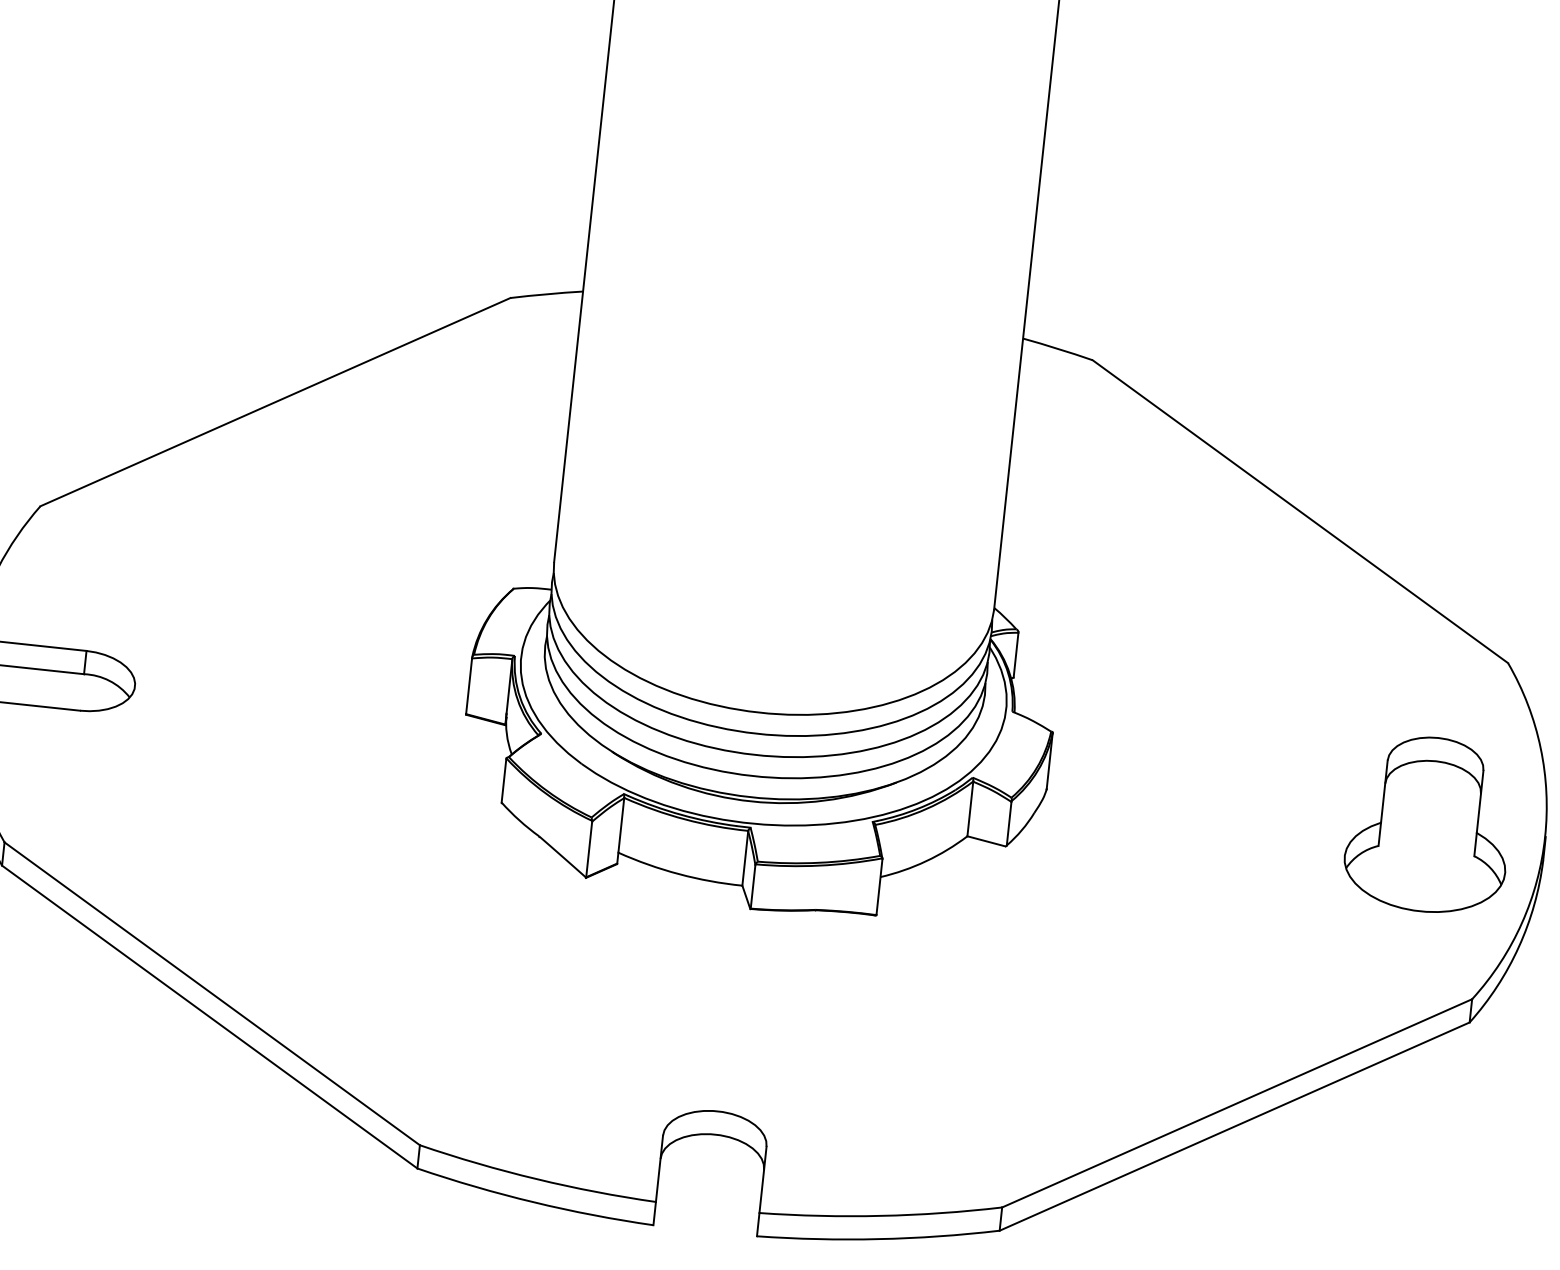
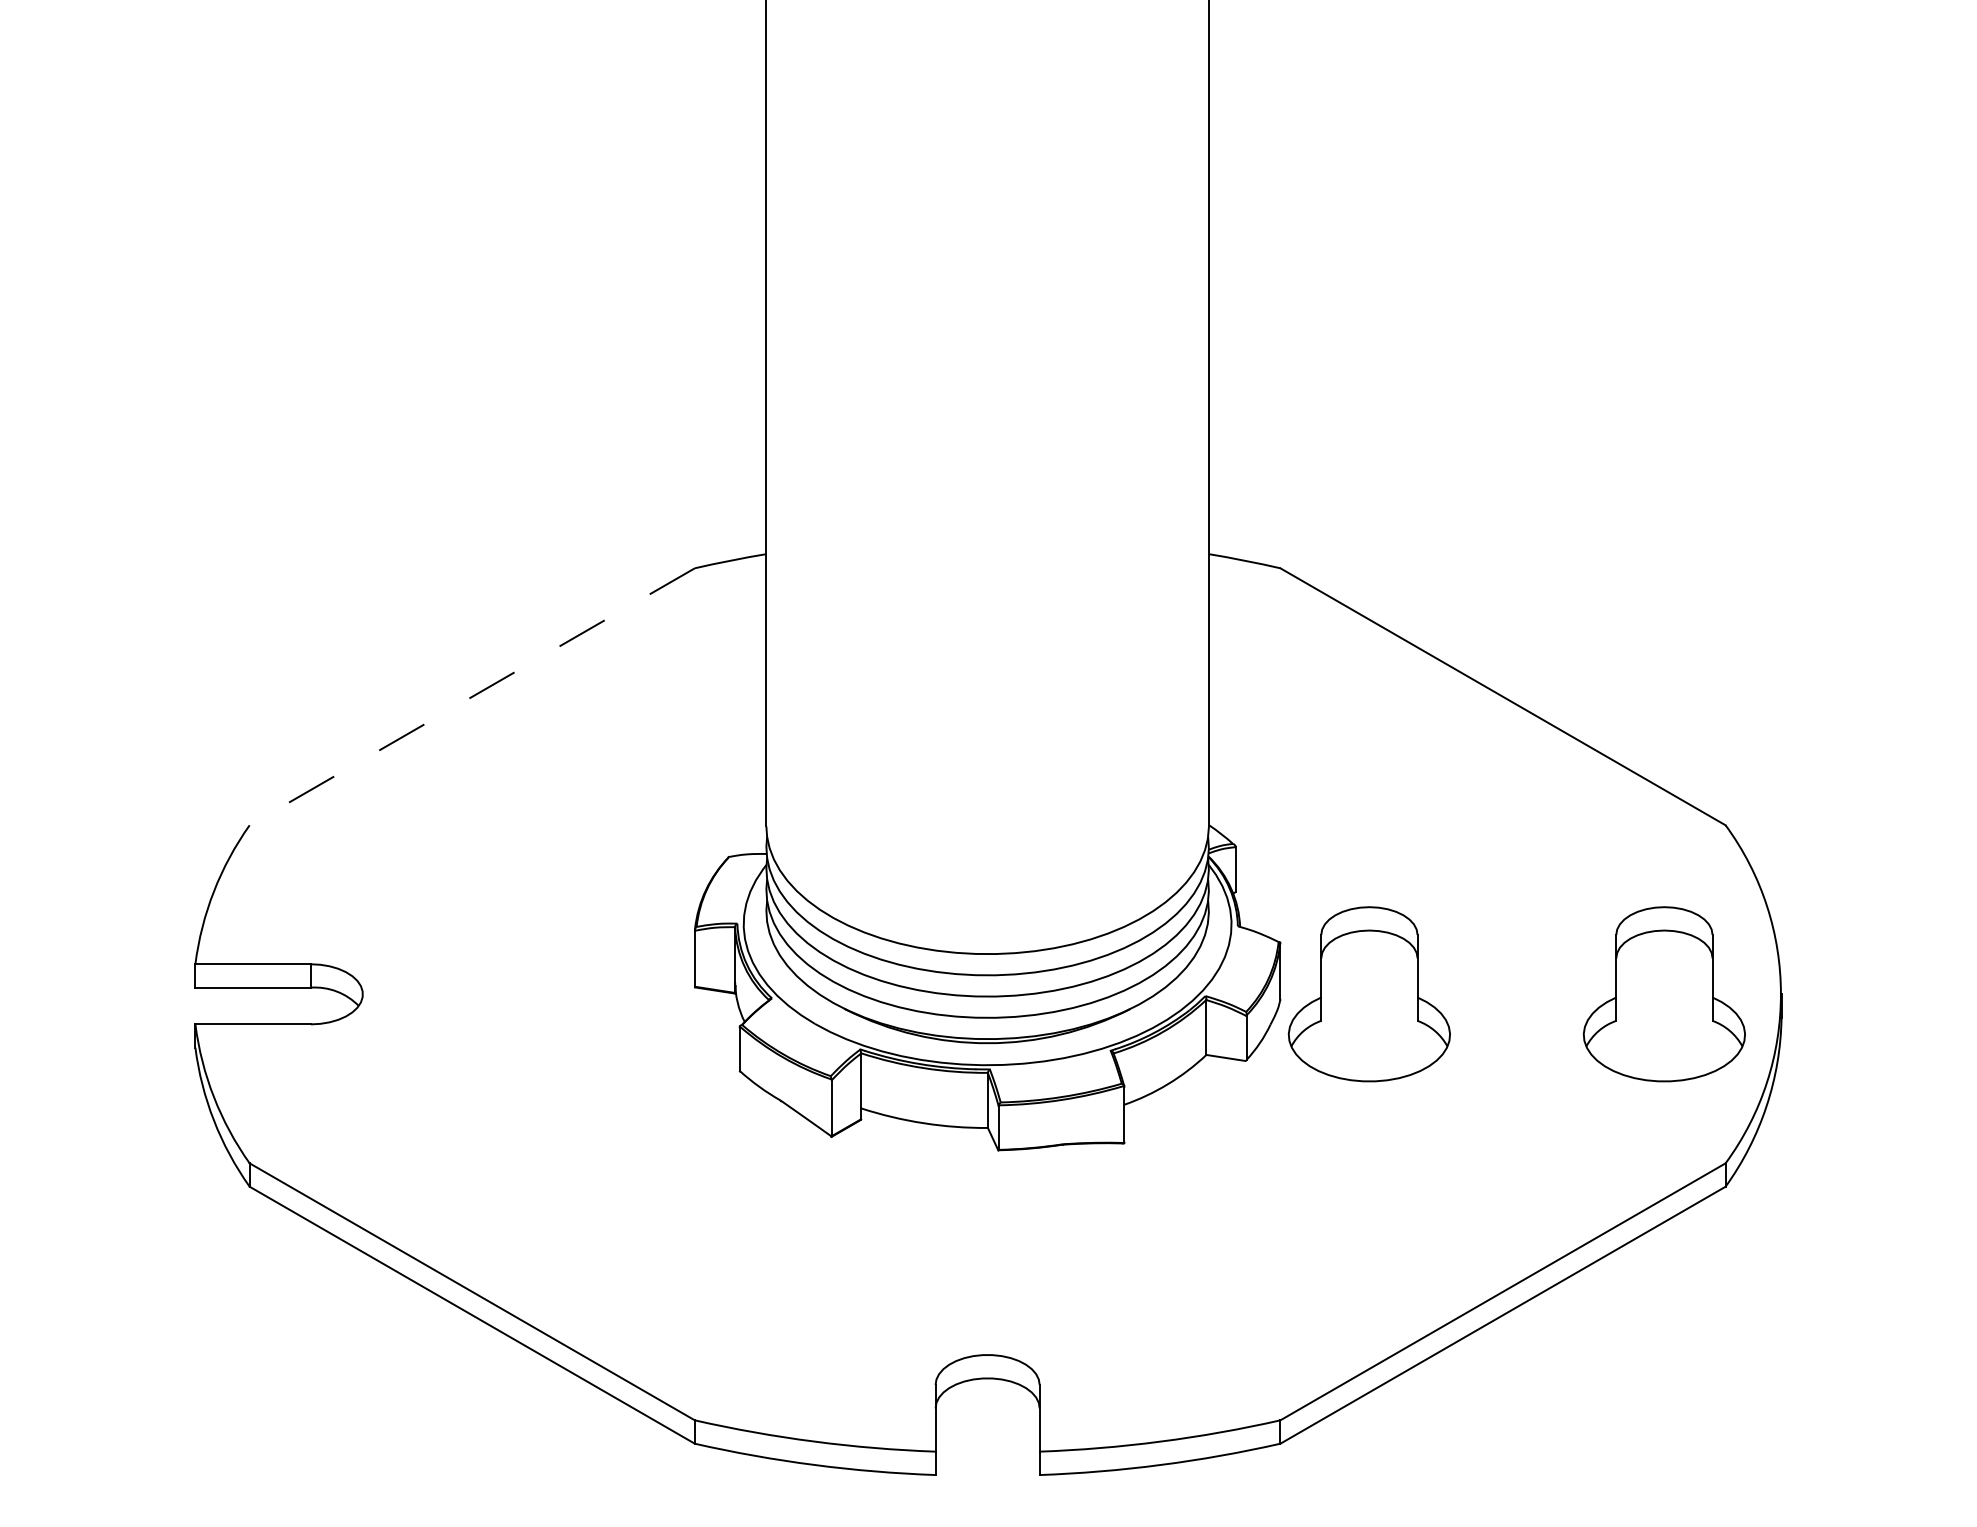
line: (274, 402) -> (471, 697), solid -> dashed
part: (1134, 793) -> (1368, 994), added

